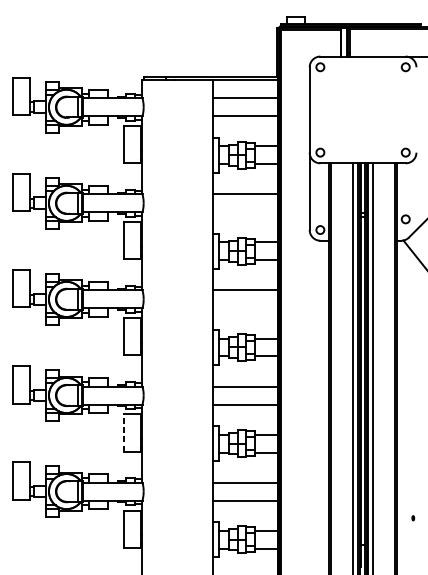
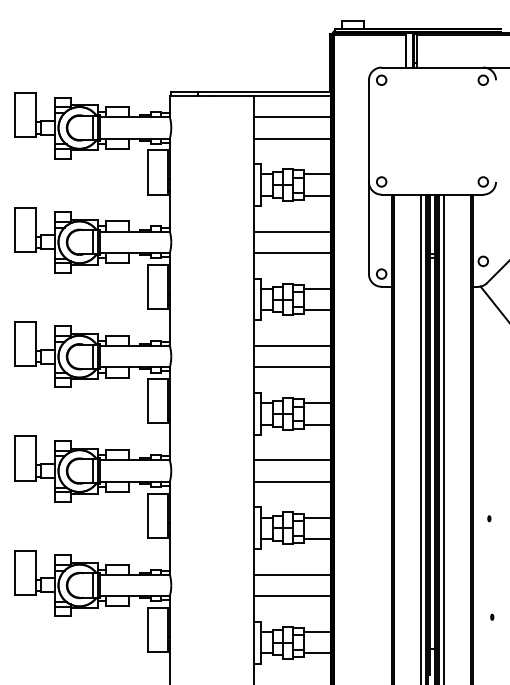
line: (245, 212) -> (292, 253), added
line: (245, 308) -> (292, 367), added
line: (123, 432) -> (147, 515), dashed -> solid
part: (410, 435) -> (489, 518), added

